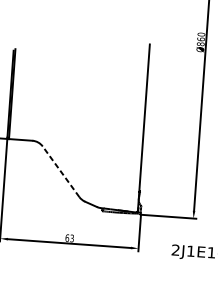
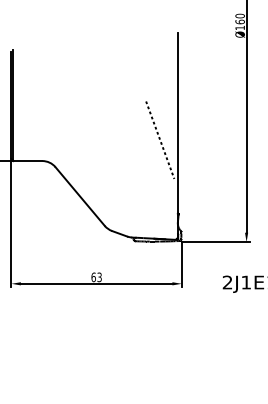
text: (200, 43) -> (239, 27), Ø860 -> Ø160
line: (129, 130) -> (160, 139), added
line: (60, 171) -> (79, 196), dashed -> solid

